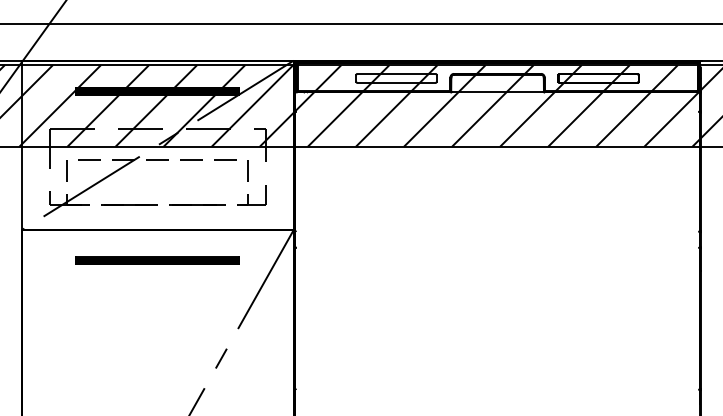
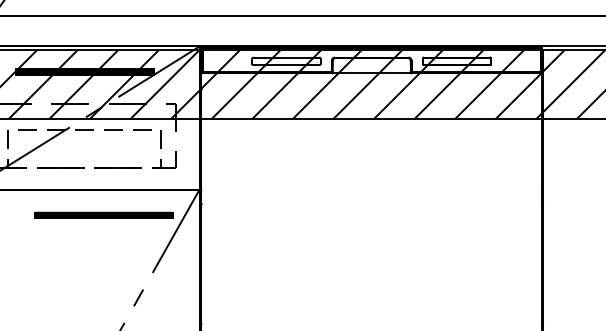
part: (157, 260) -> (104, 215), moved

